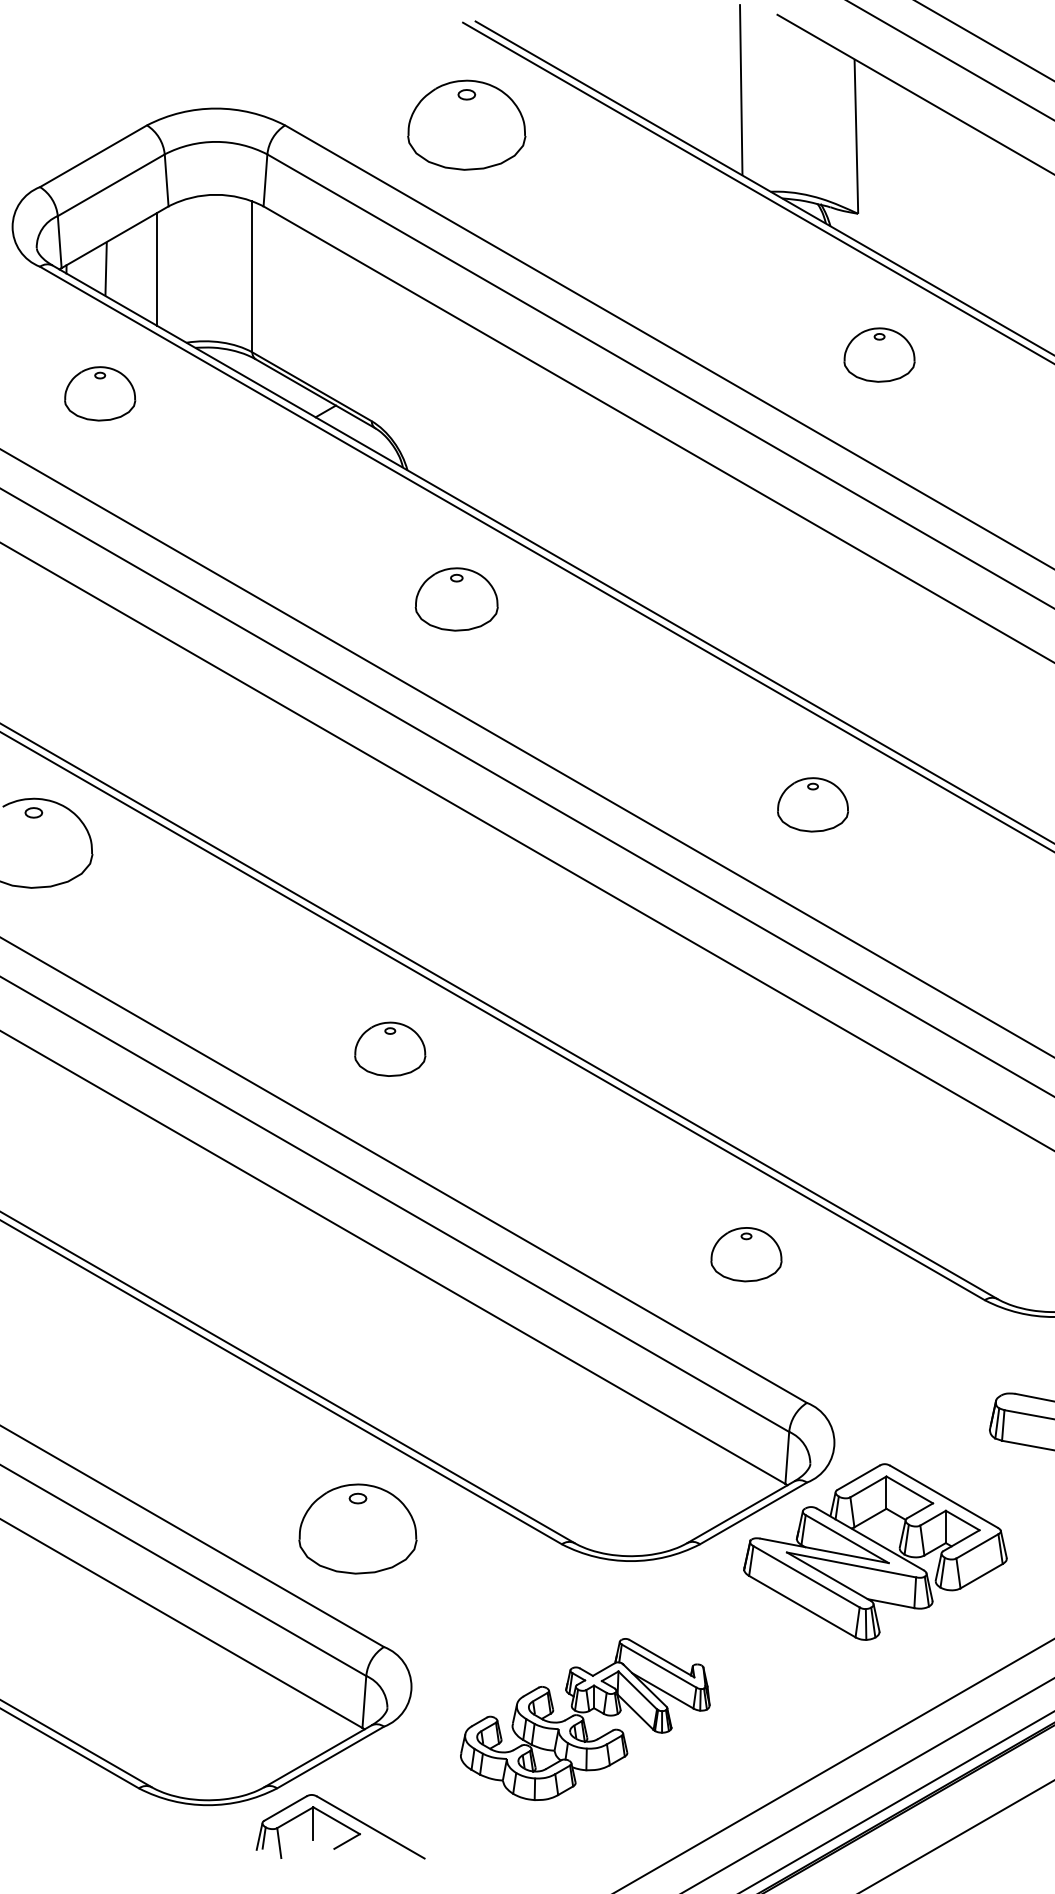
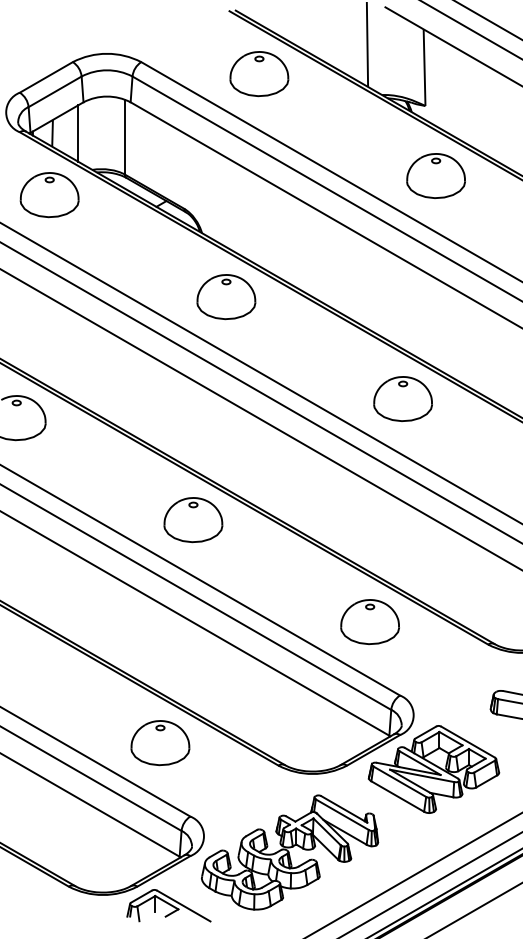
part: (466, 126) -> (259, 74), moved
part: (878, 354) -> (435, 175), size x1.67
part: (99, 394) -> (49, 195), size x1.67
part: (456, 600) -> (226, 297), size x1.43
part: (811, 803) -> (402, 398), size x1.67
part: (390, 1049) -> (193, 520), size x1.67
part: (745, 1253) -> (369, 621), size x1.67
part: (358, 1529) -> (160, 743), moved
part: (585, 1719) -> (290, 852), size x1.43

